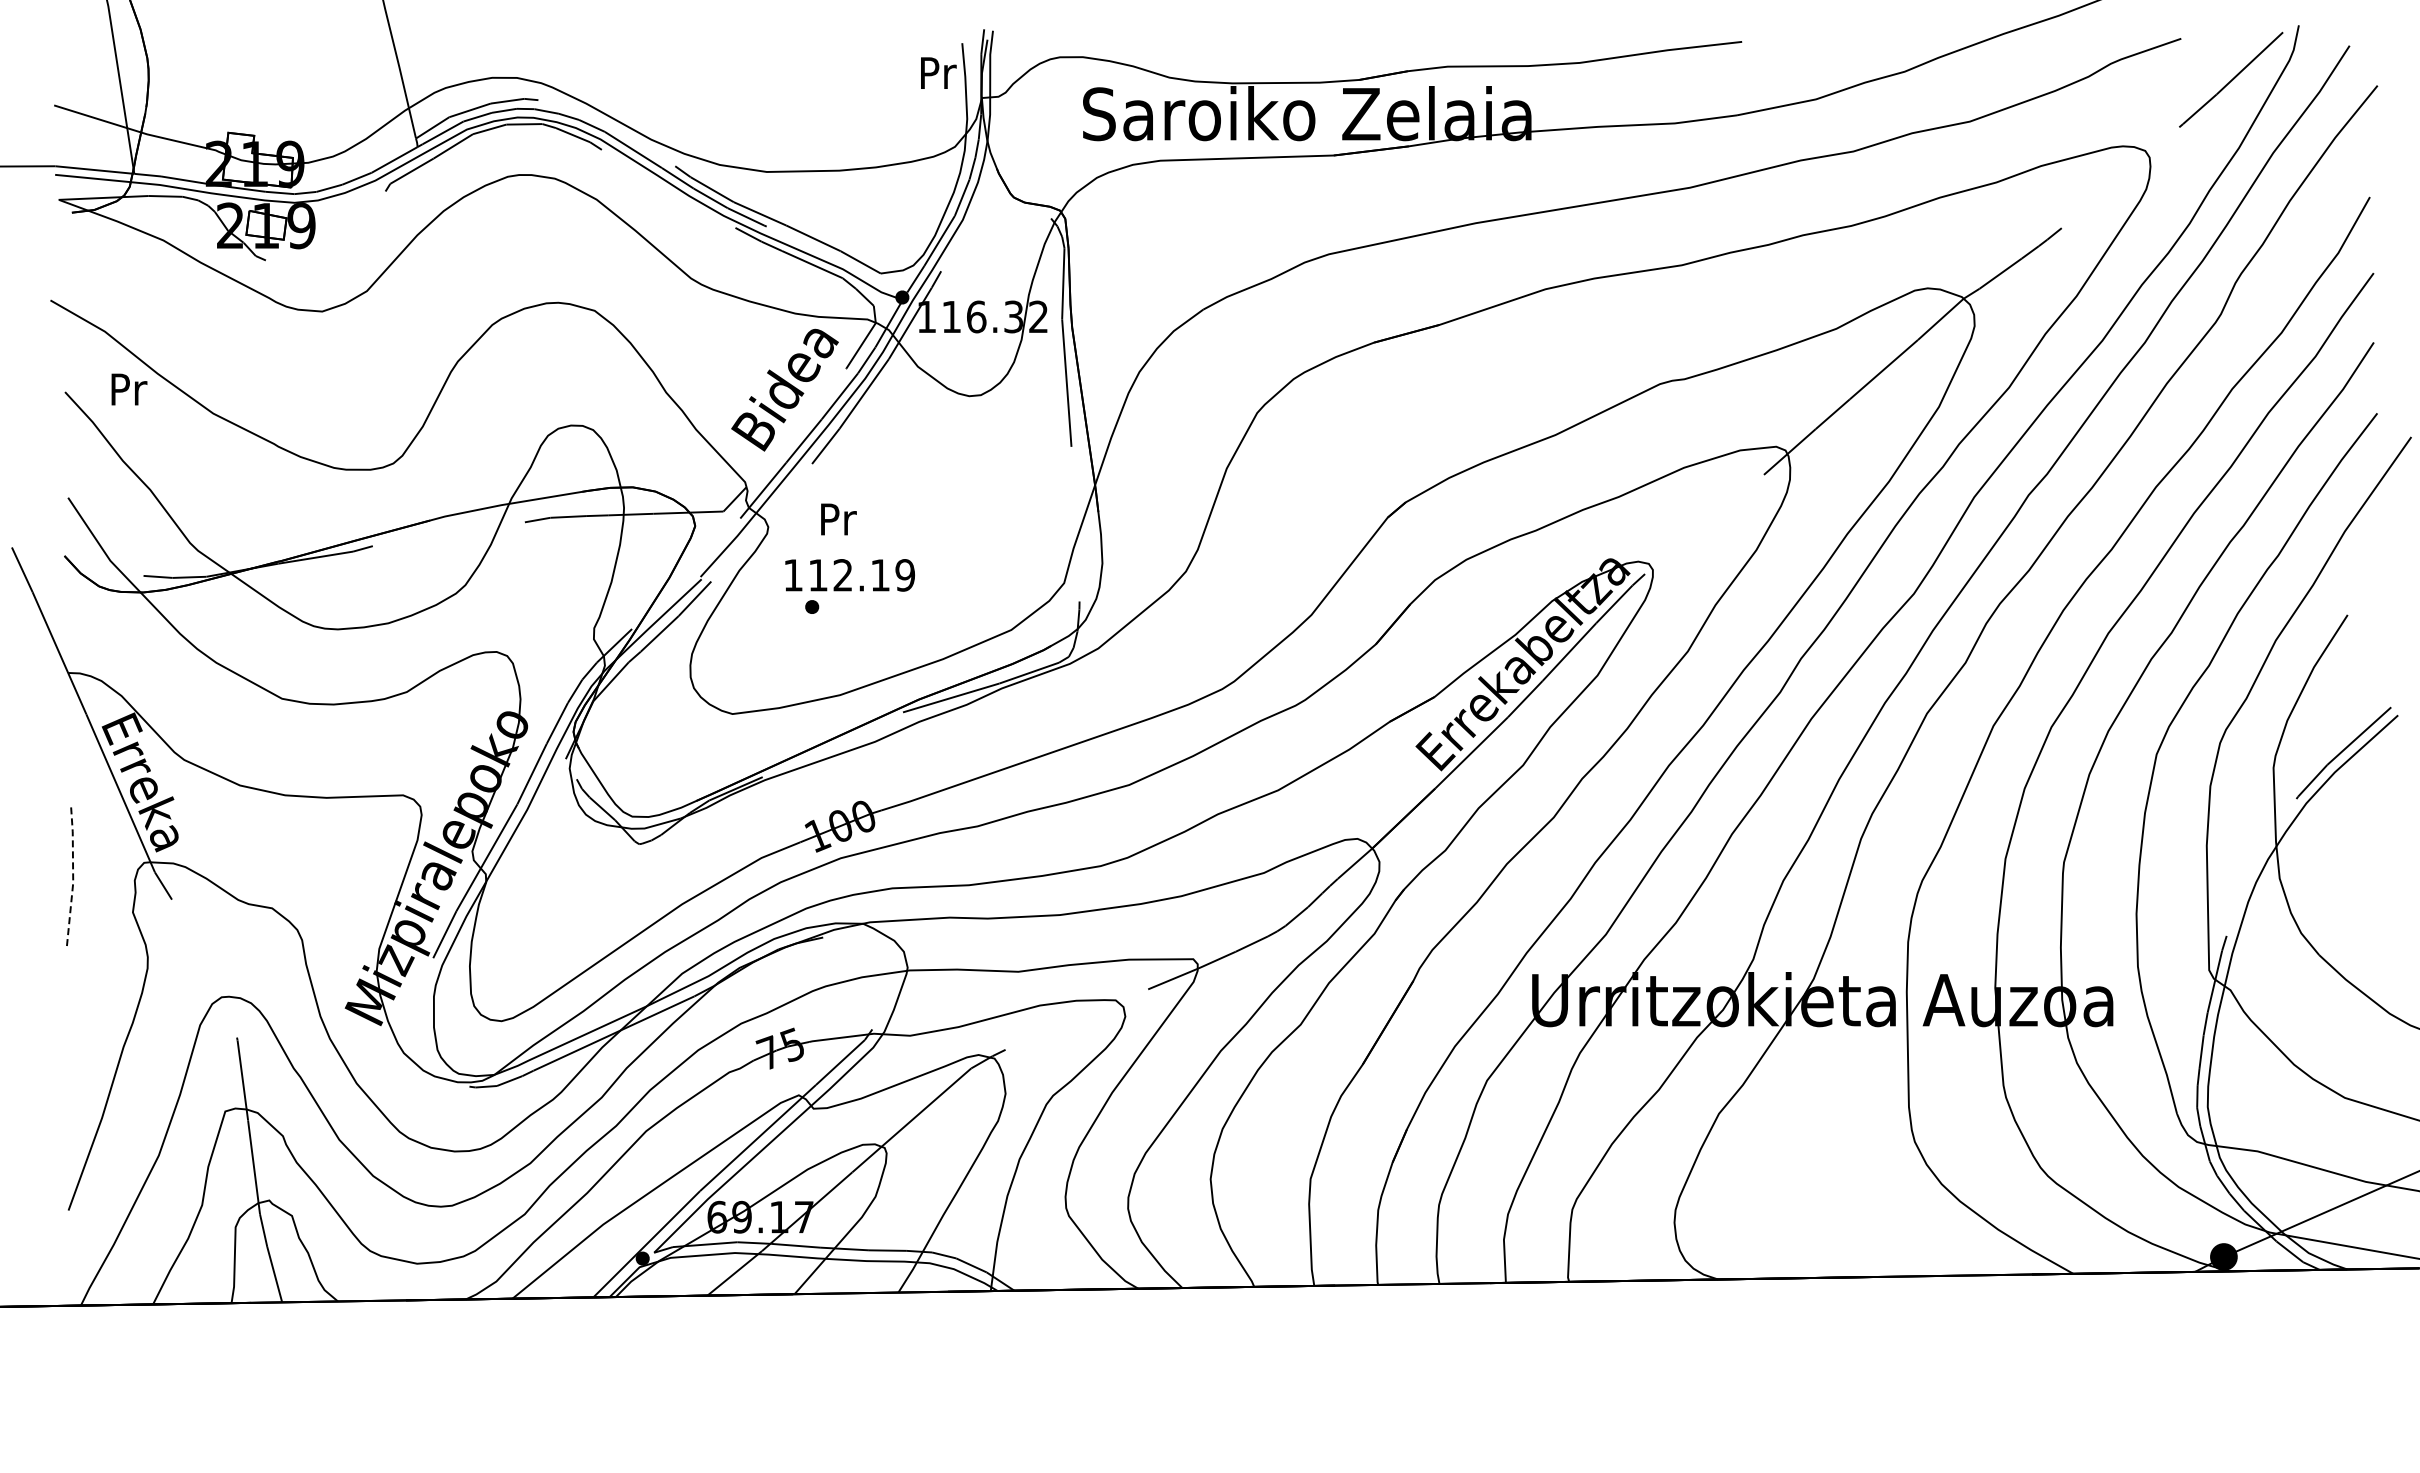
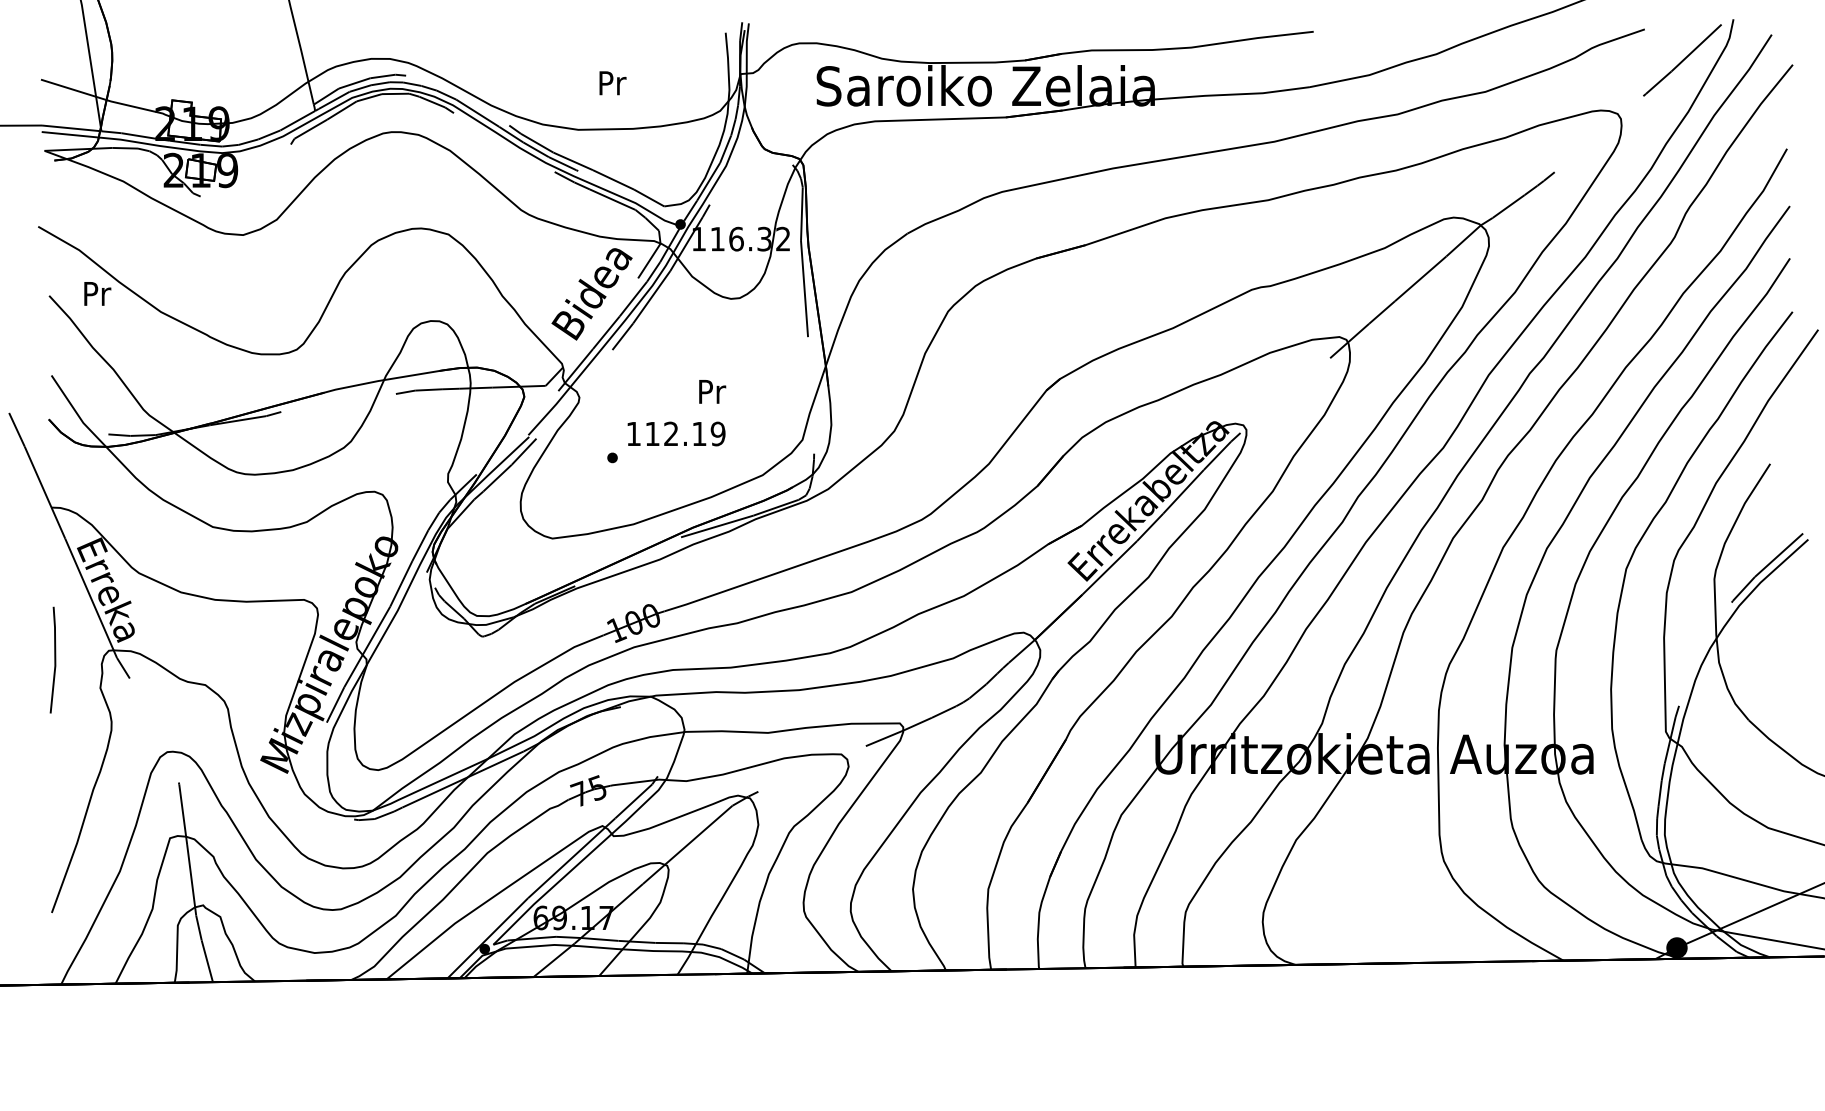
text: (938, 72) -> (612, 82), moved
text: (838, 519) -> (712, 391), moved
text: (849, 575) -> (676, 434), moved
line: (73, 875) -> (55, 660), dashed -> solid

